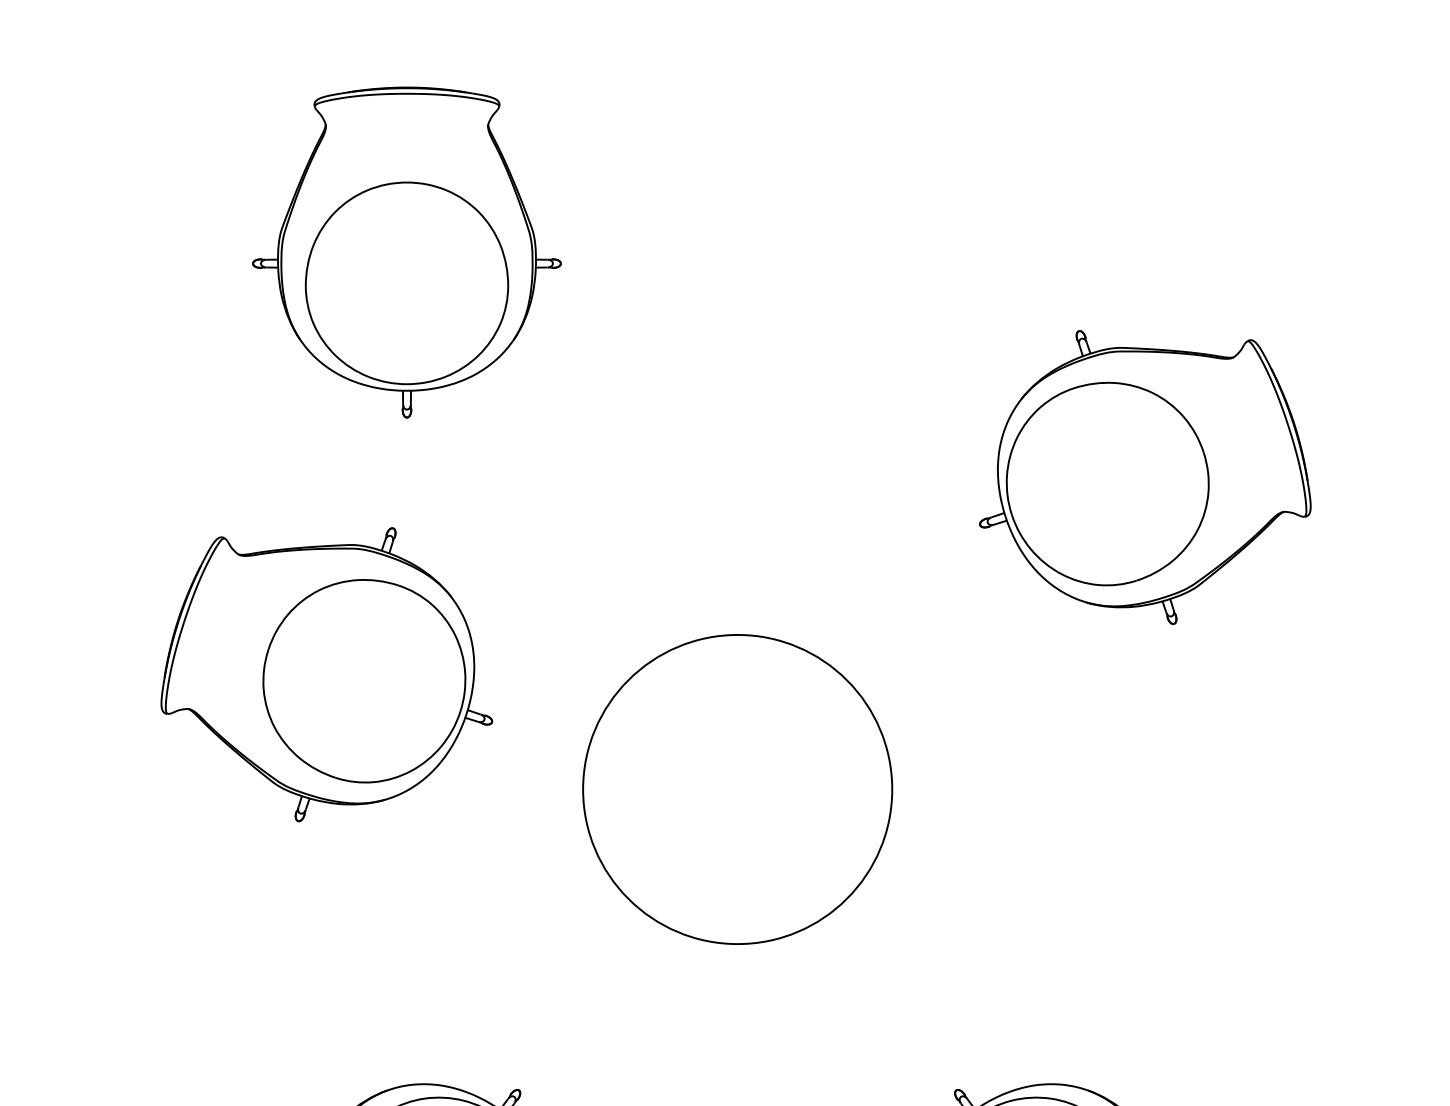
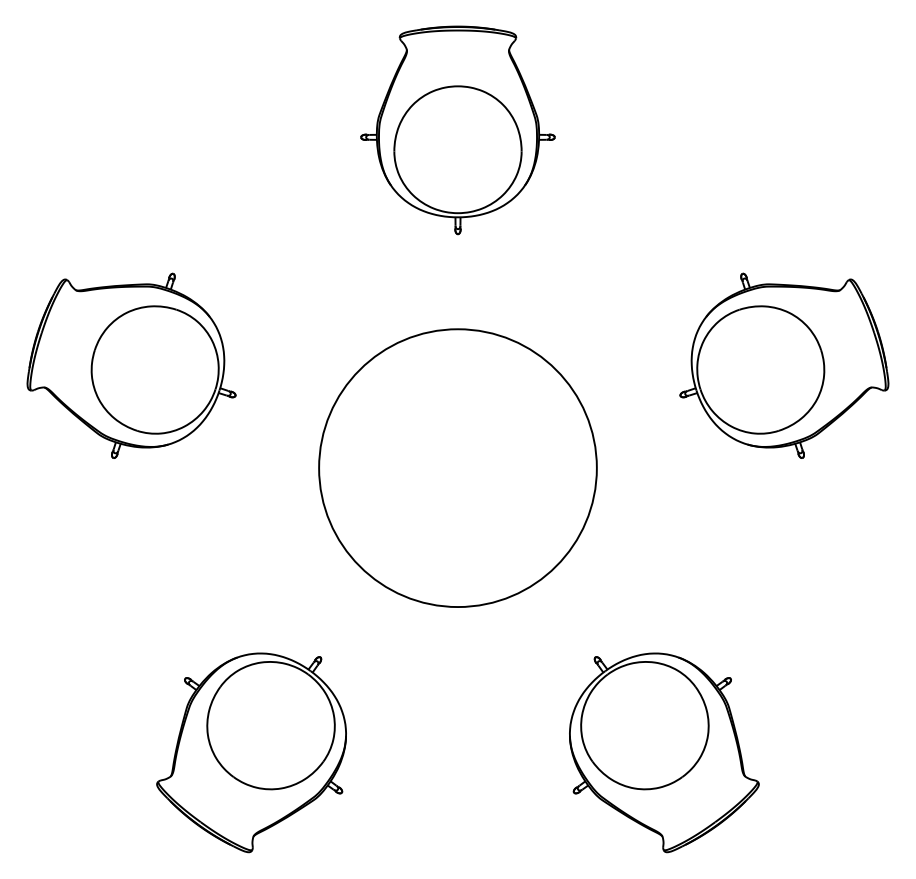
part: (406, 252) -> (457, 130), moved
part: (1145, 476) -> (784, 365), moved
part: (326, 674) -> (131, 365), moved
circle: (736, 790) -> (457, 468), size x1.43

